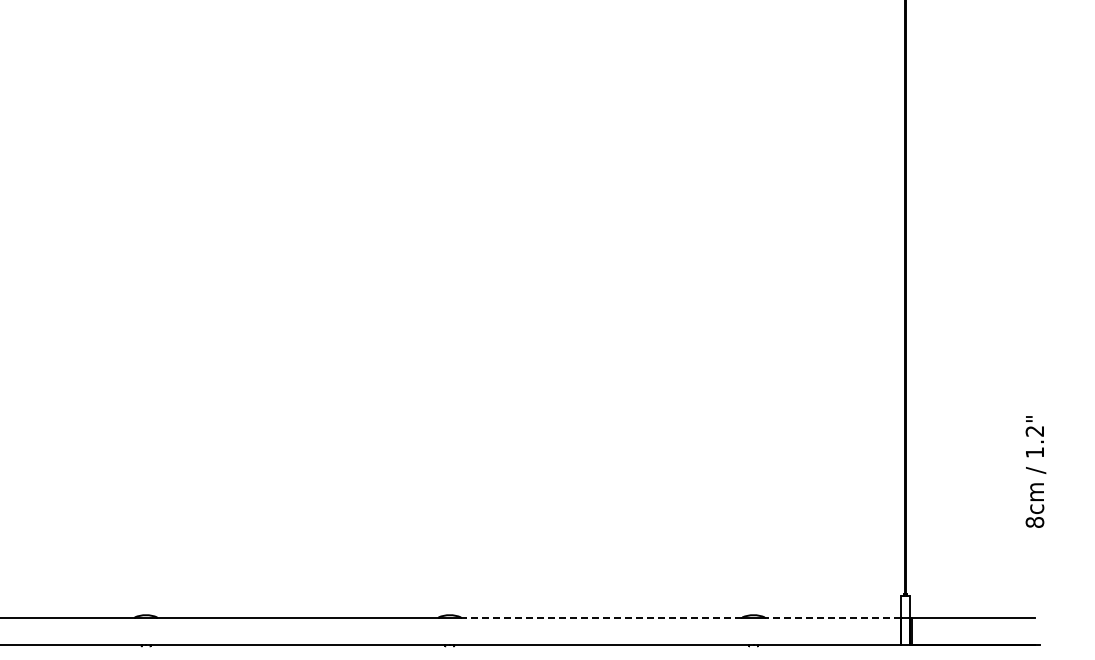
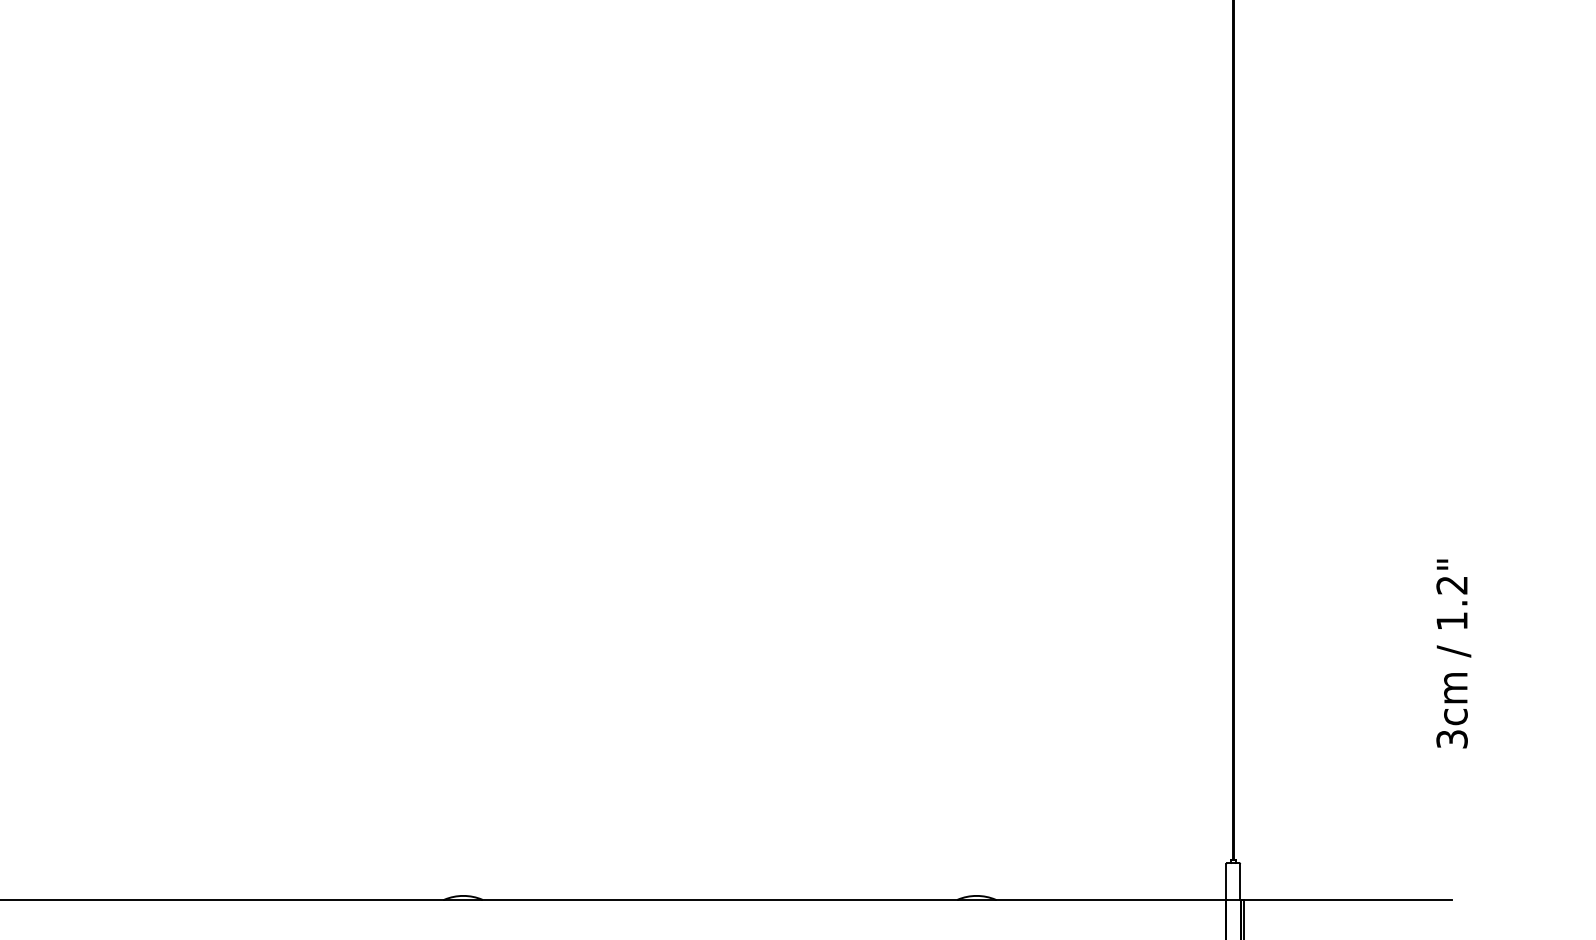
text: (1034, 522) -> (1451, 739), 8cm -> 3cm
line: (601, 617) -> (719, 899), dashed -> solid
line: (832, 617) -> (1110, 899), dashed -> solid

